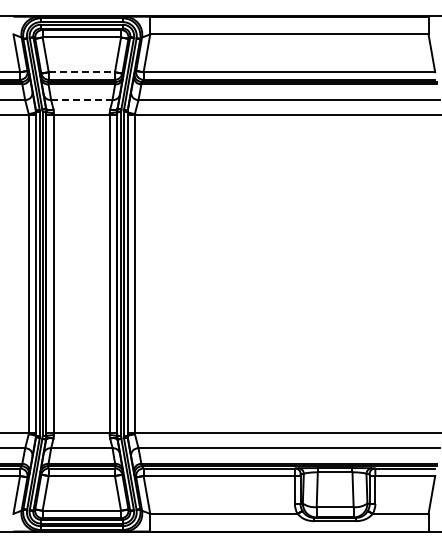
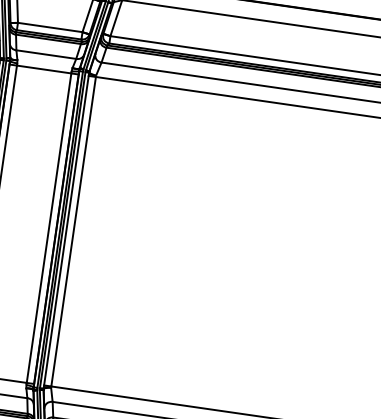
line: (82, 72) -> (50, 27), dashed -> solid
line: (81, 100) -> (45, 54), dashed -> solid

